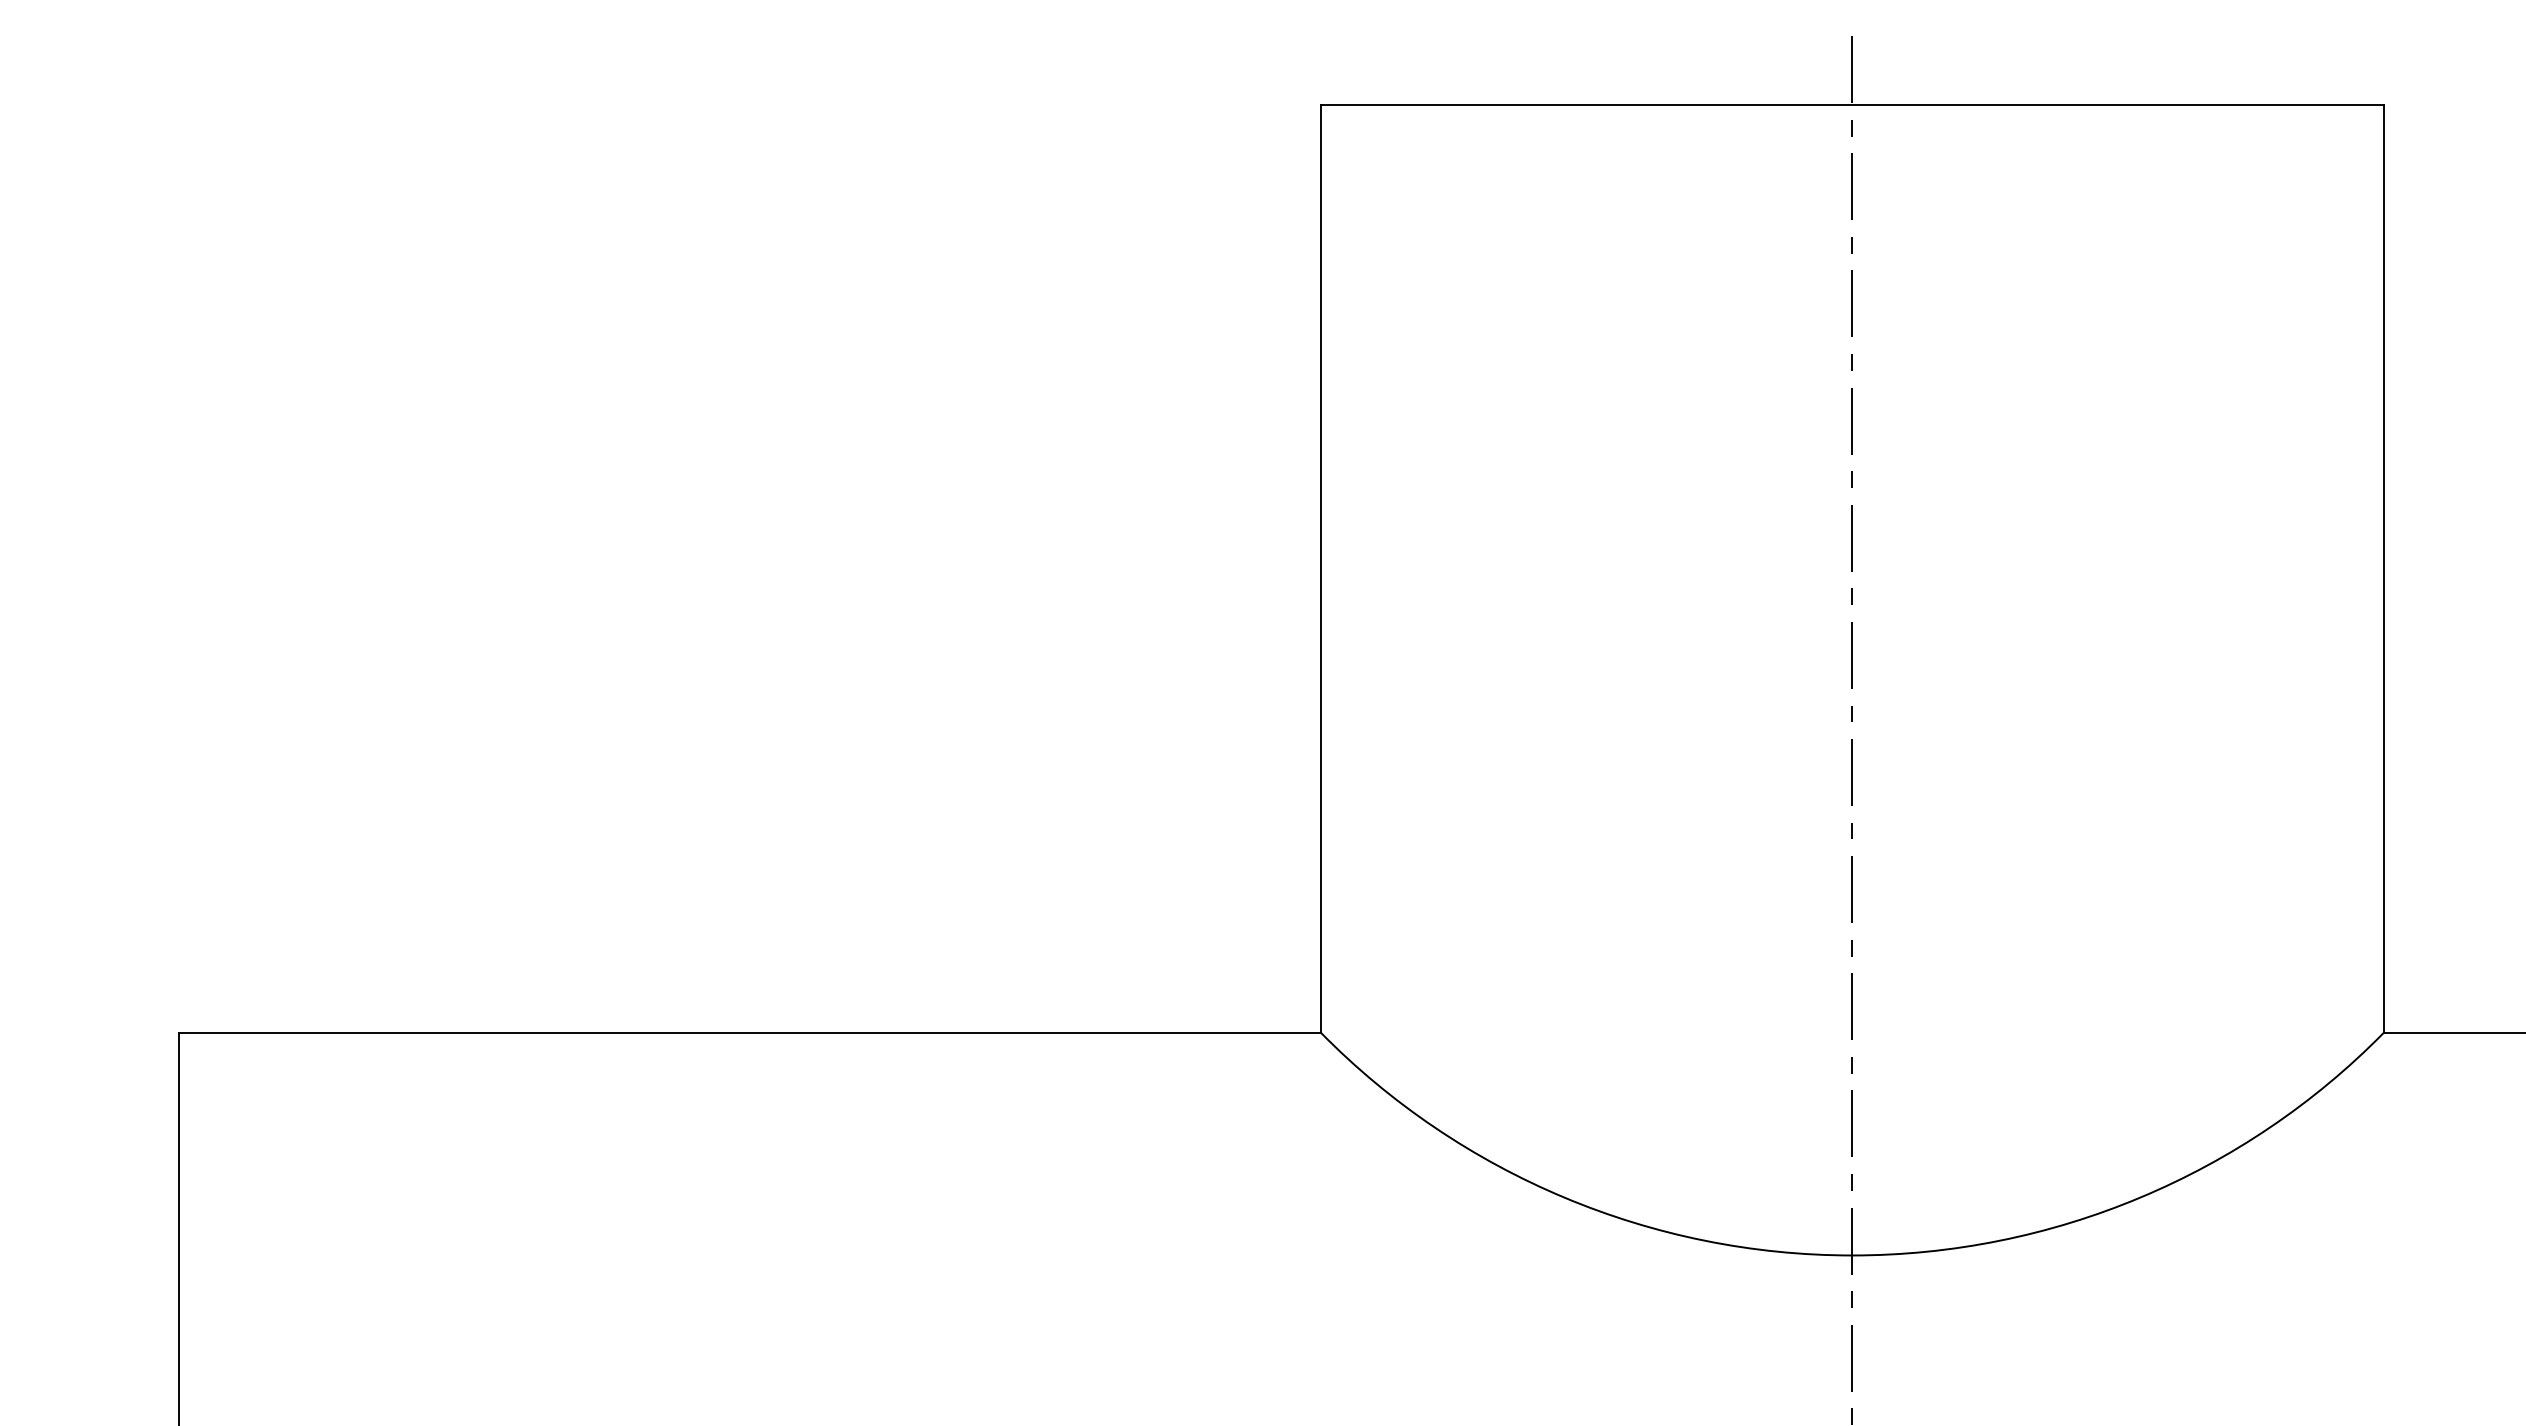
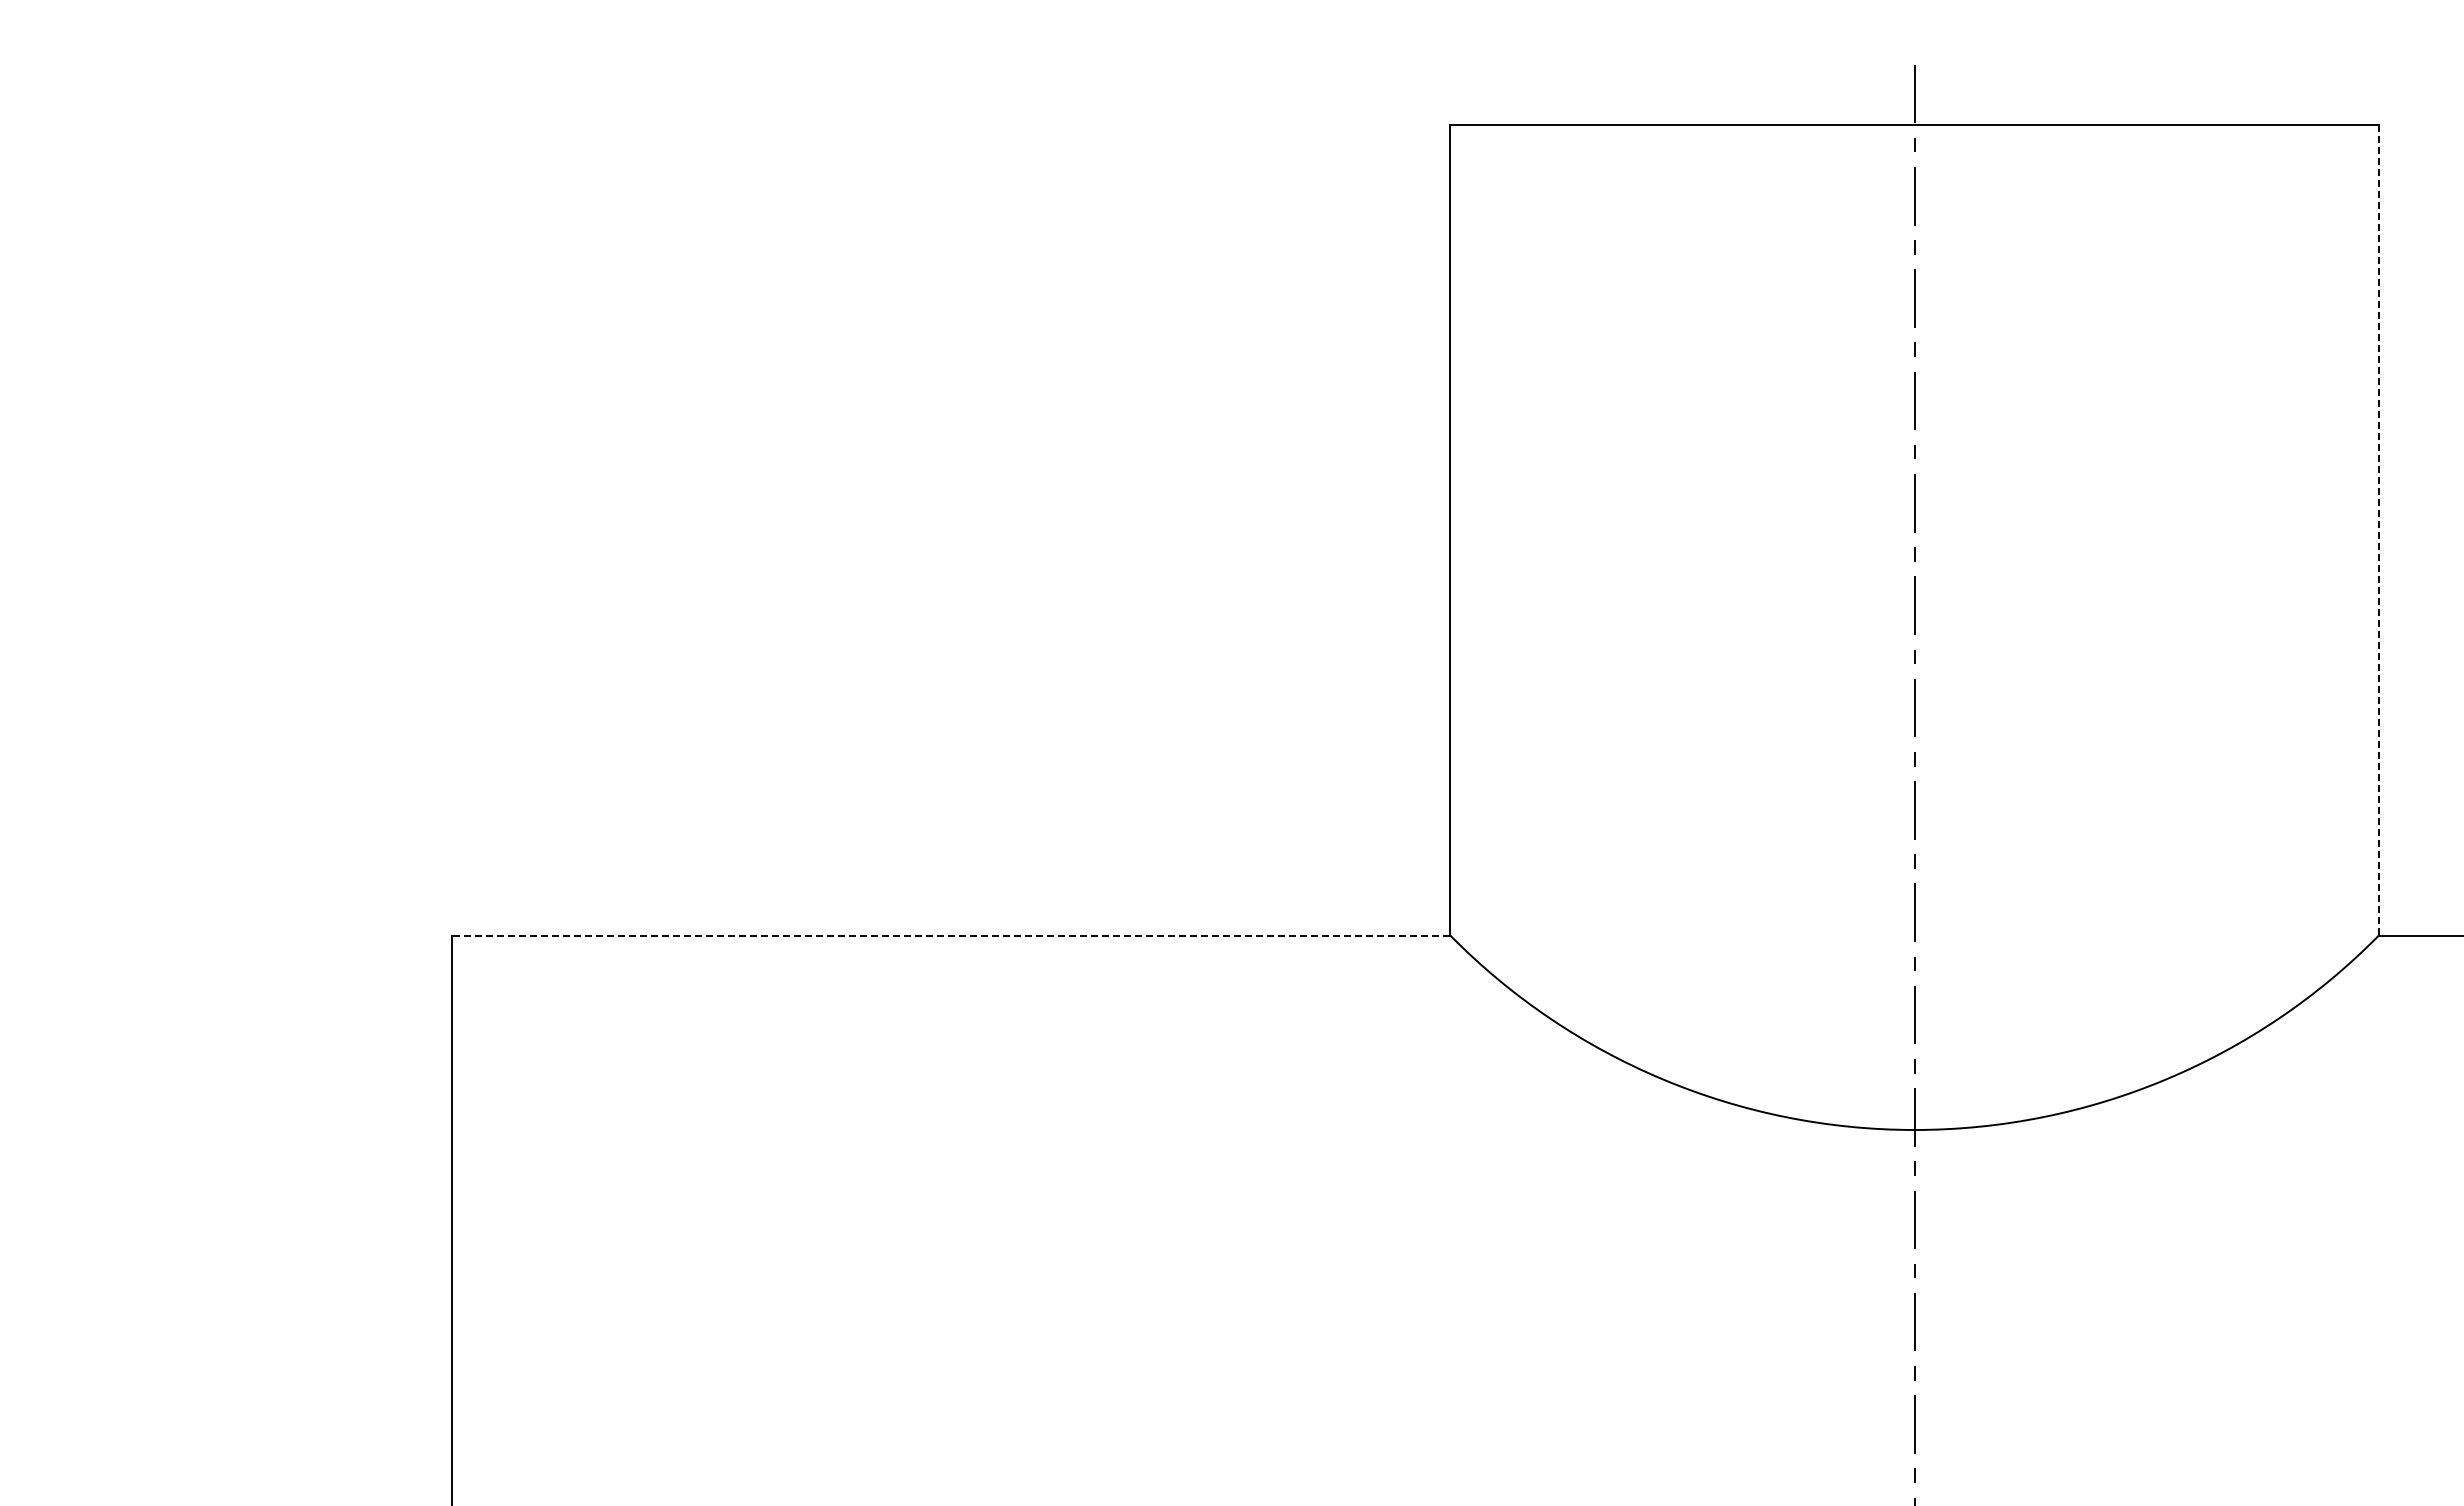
line: (2383, 569) -> (2378, 530), solid -> dashed
line: (750, 1032) -> (951, 935), solid -> dashed

